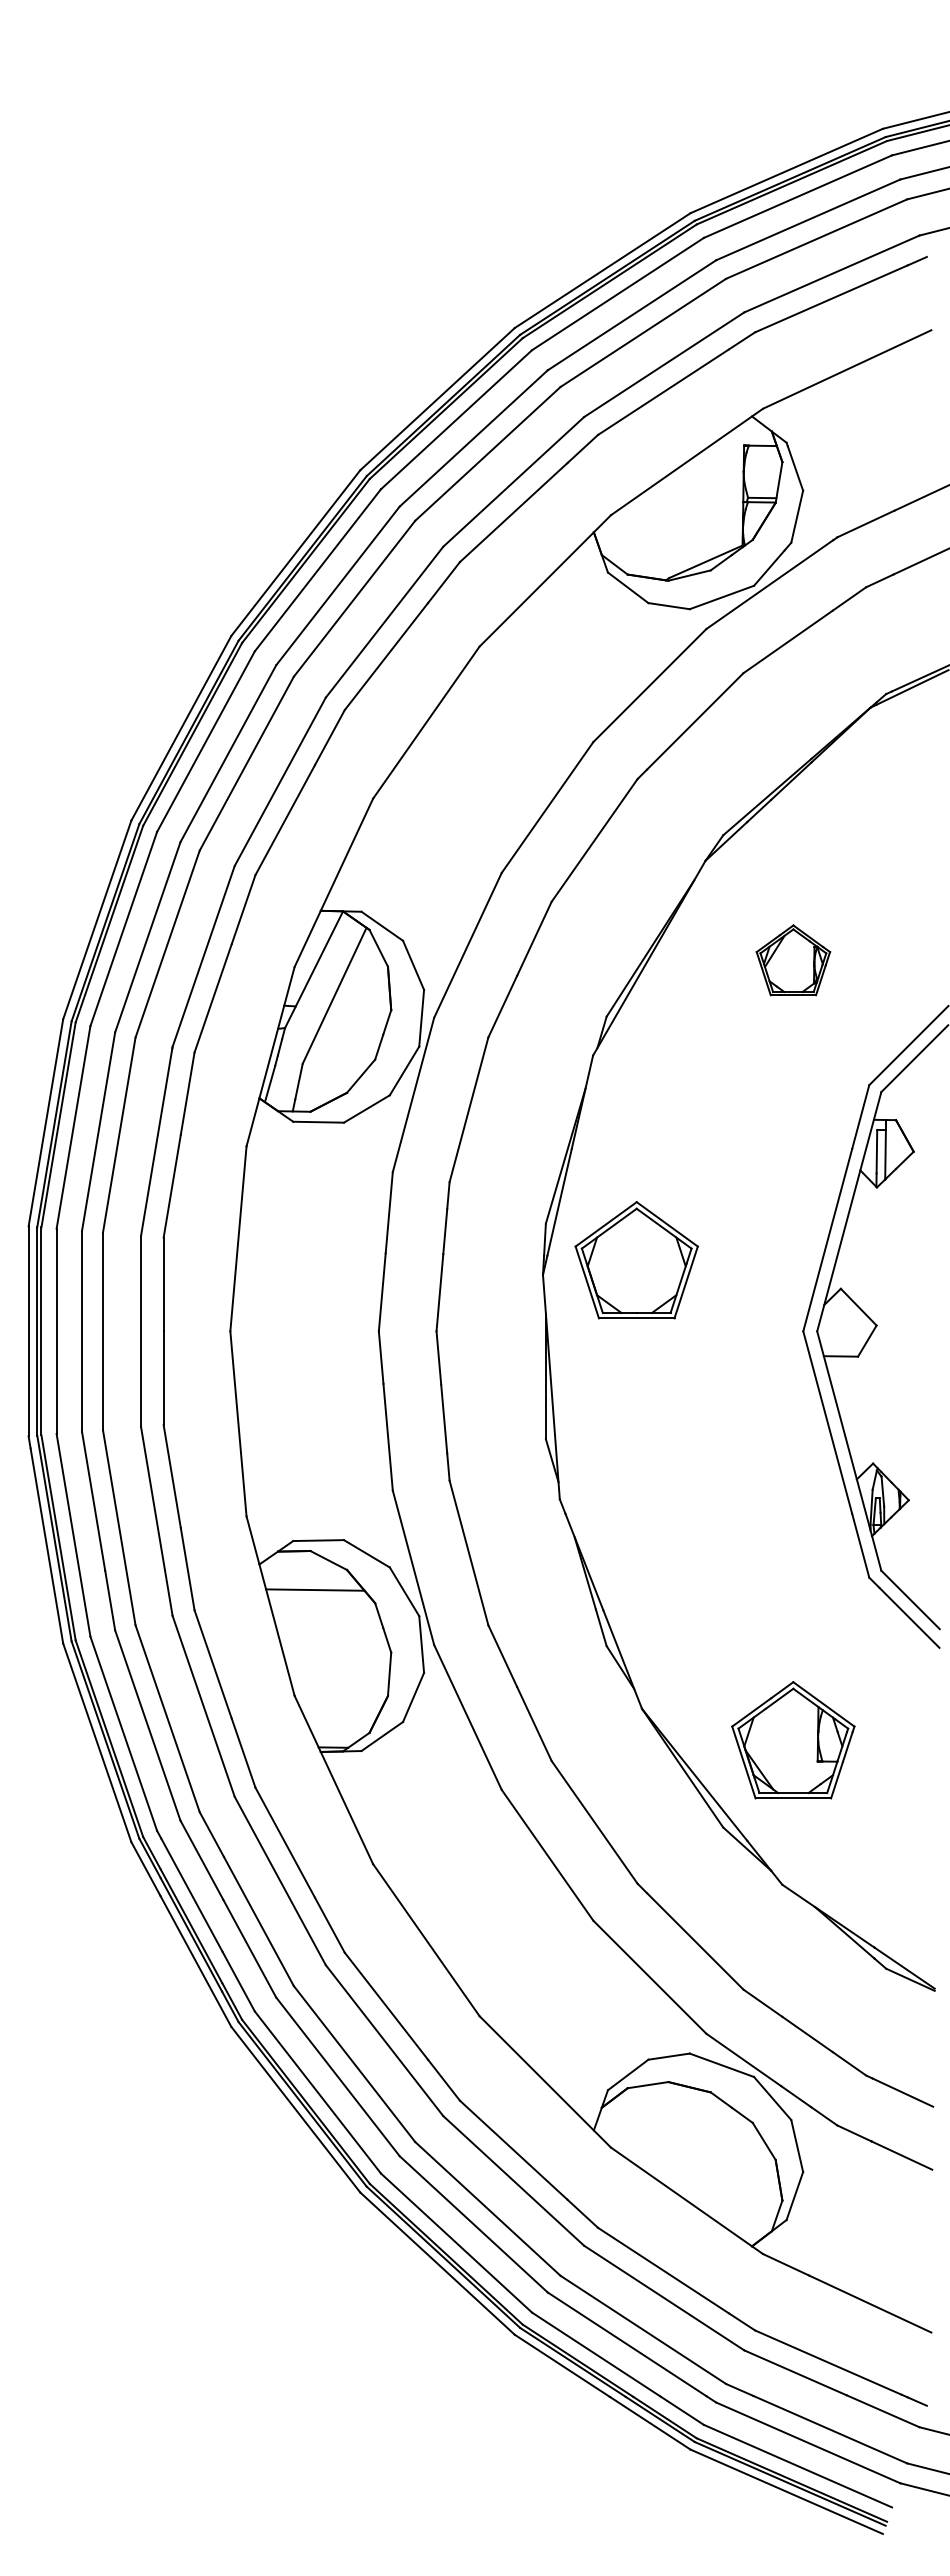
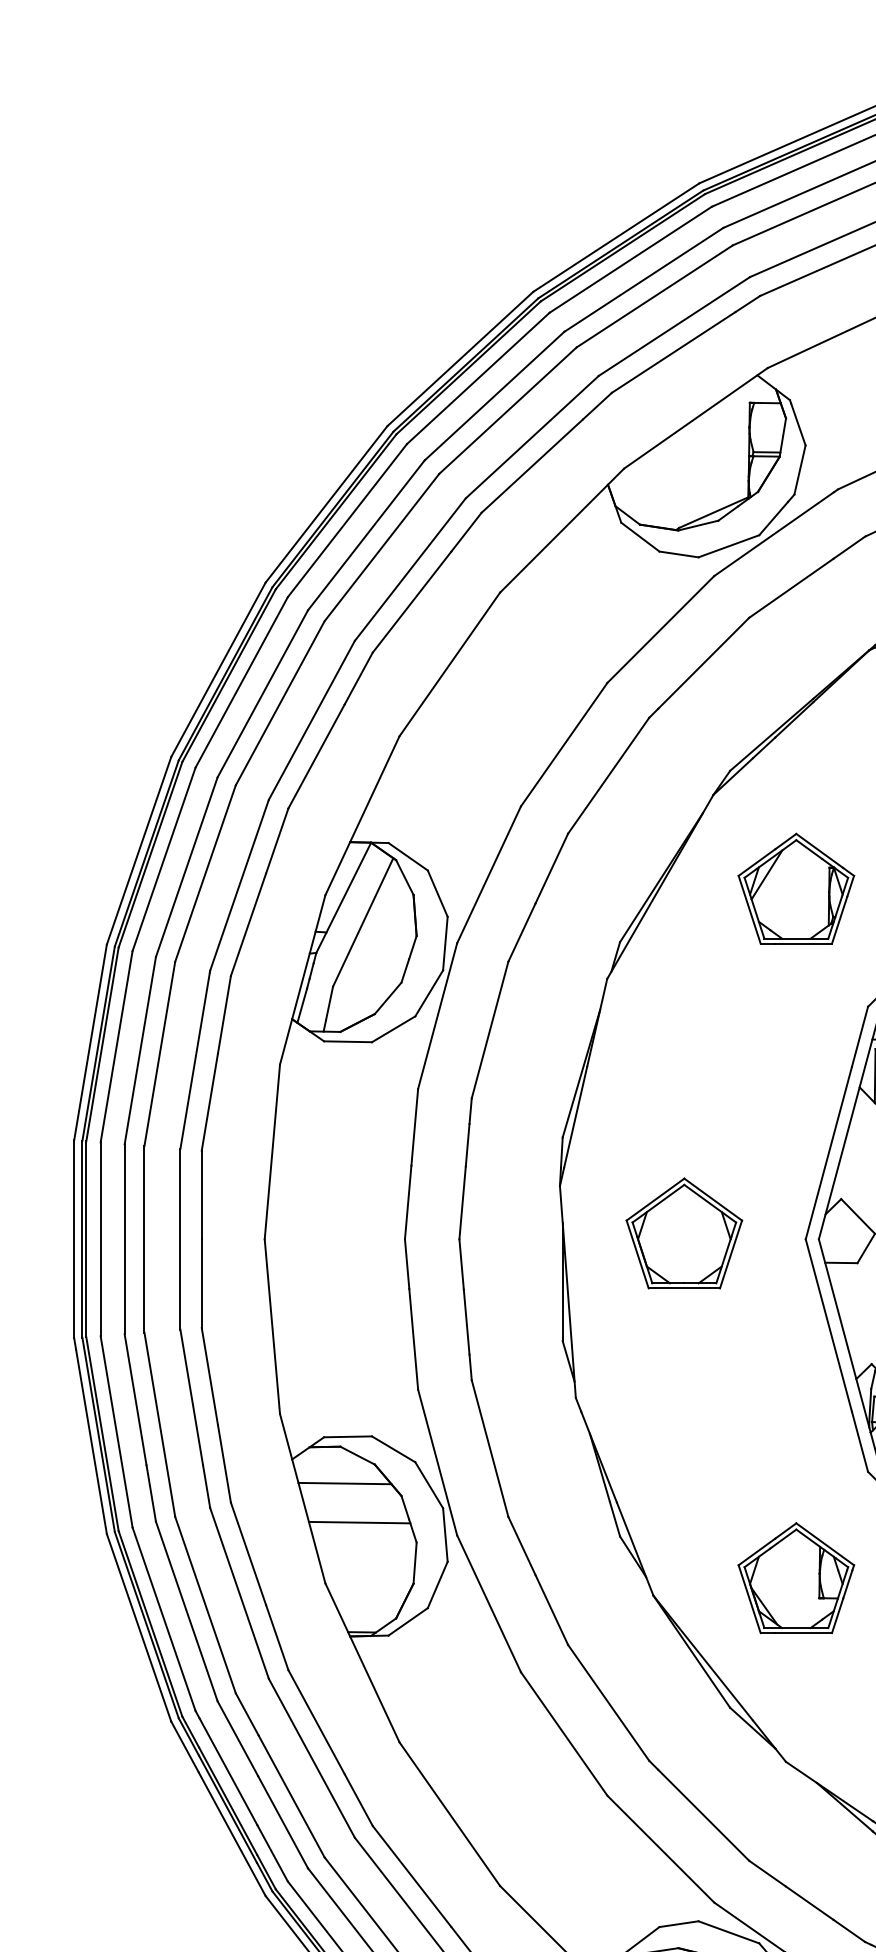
part: (793, 960) -> (796, 889), size x1.67
part: (636, 1260) -> (684, 1233), moved
line: (330, 1631) -> (359, 1522), added
part: (793, 1740) -> (796, 1578), moved

